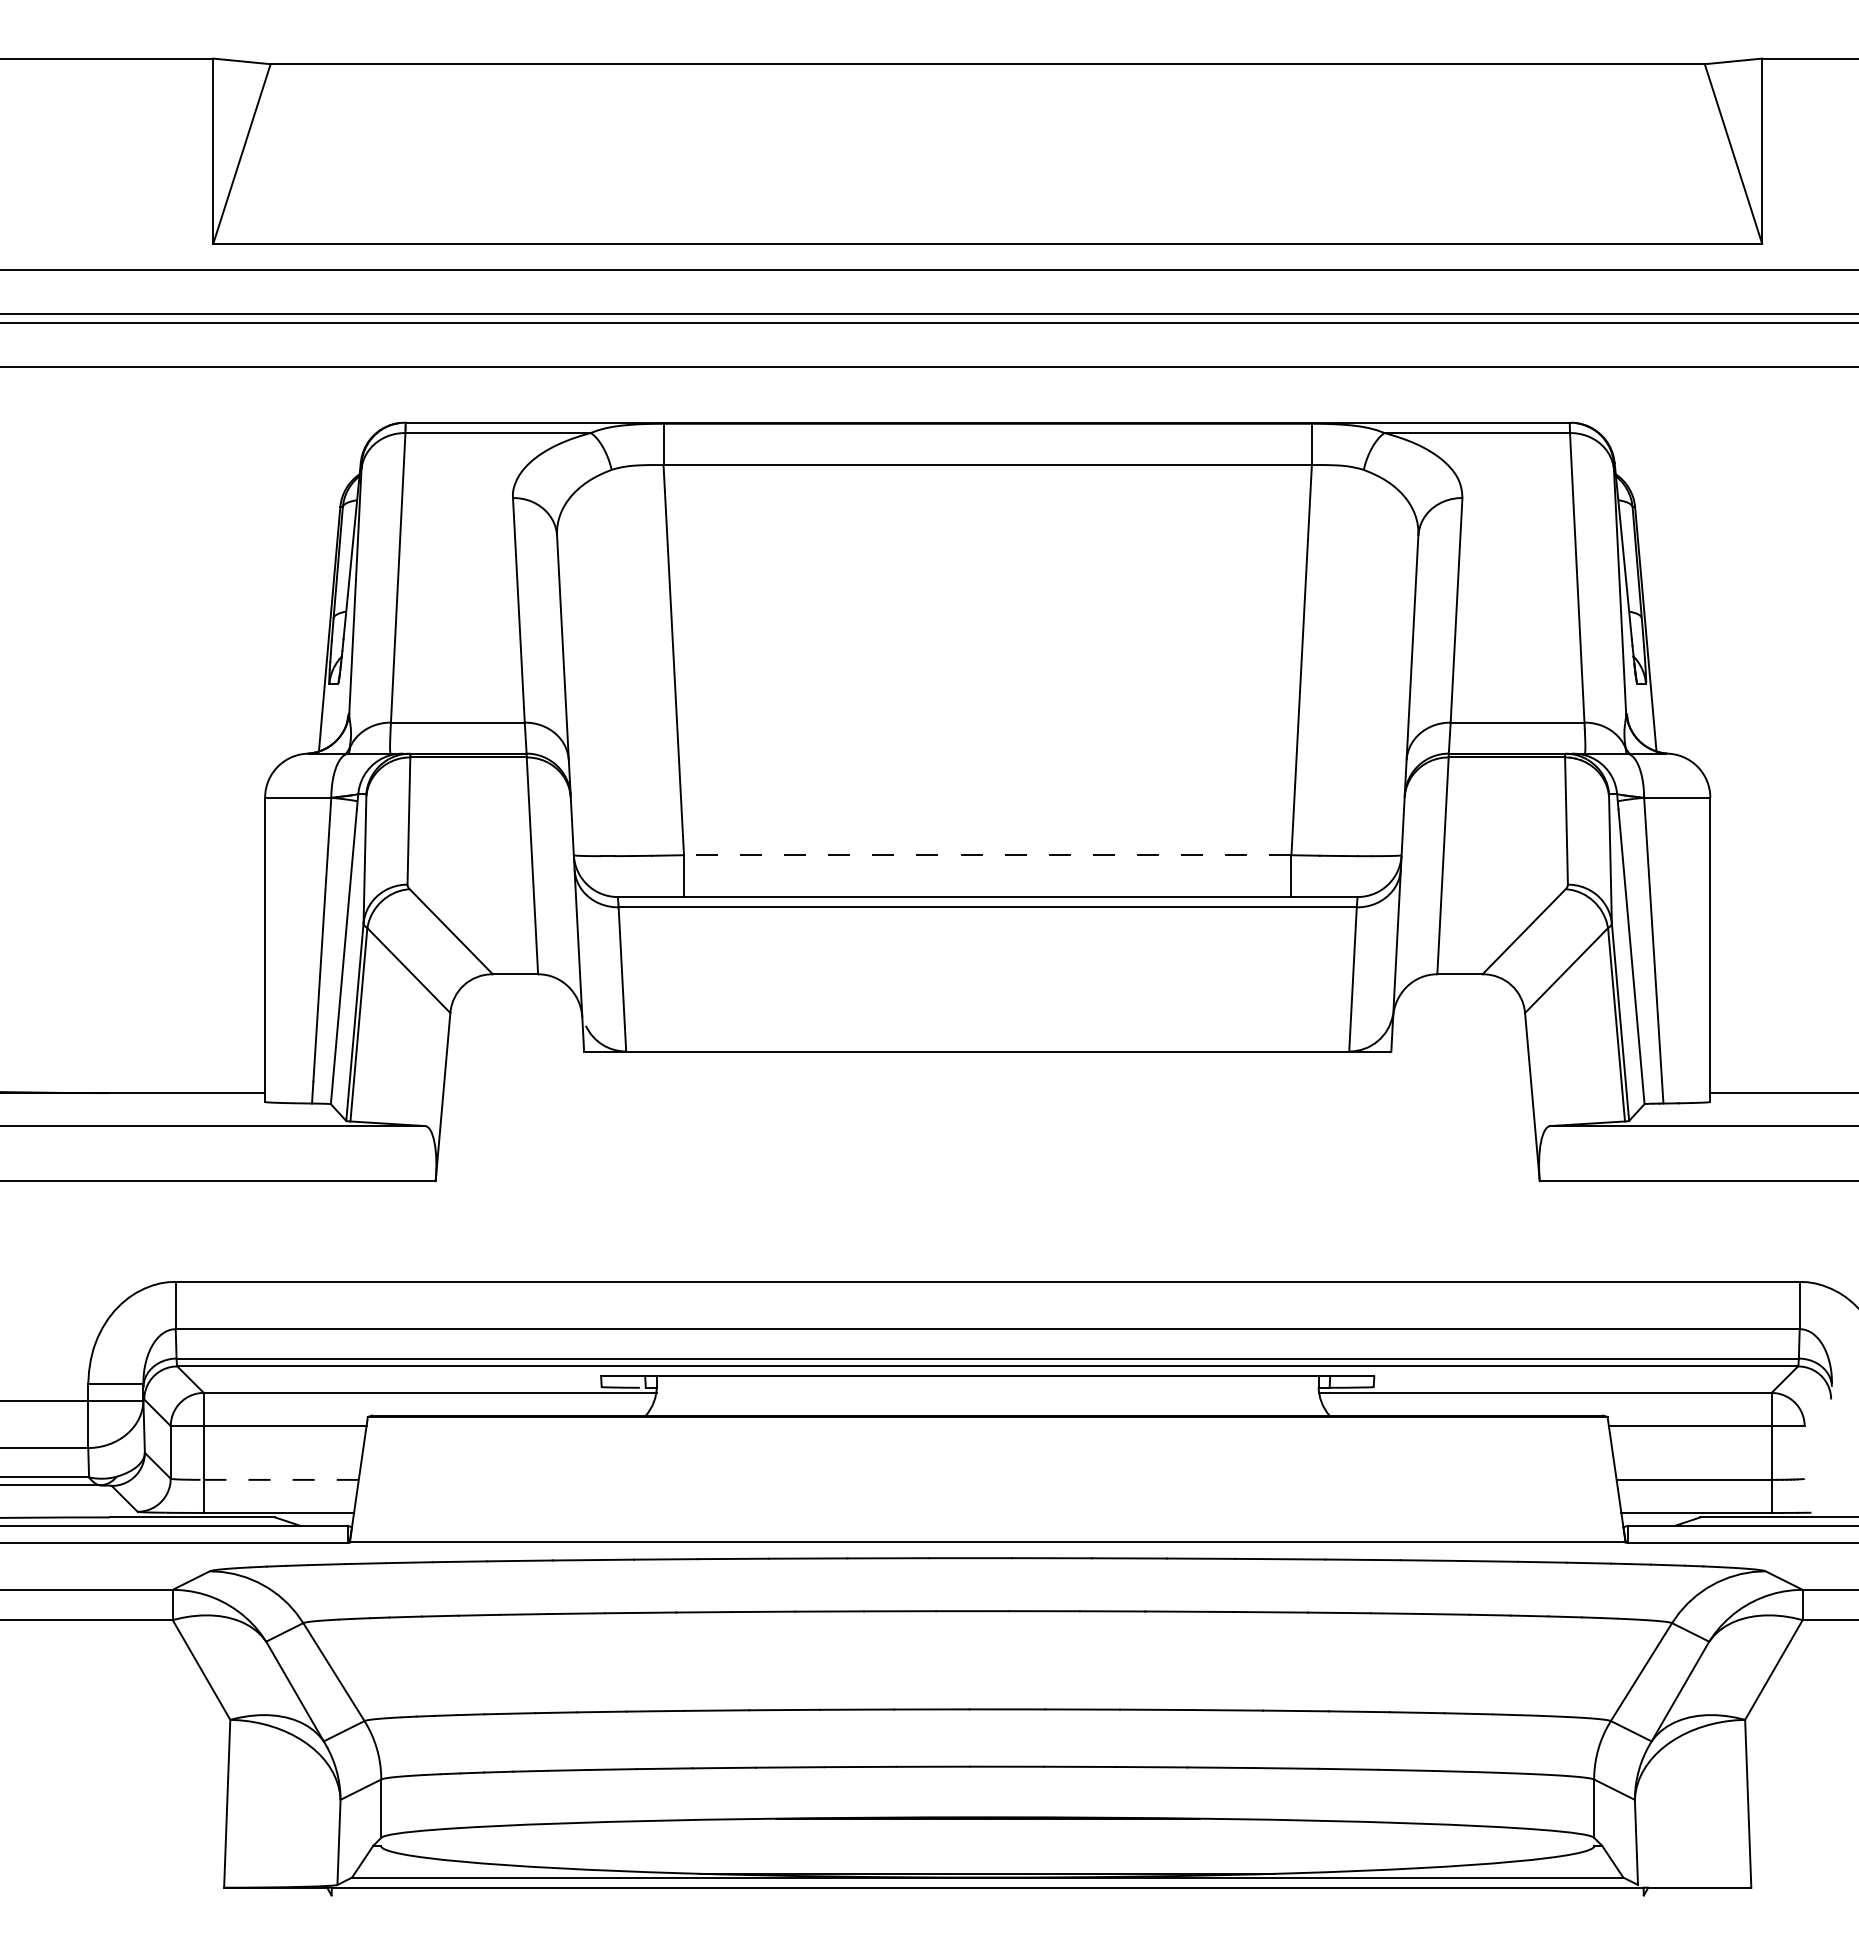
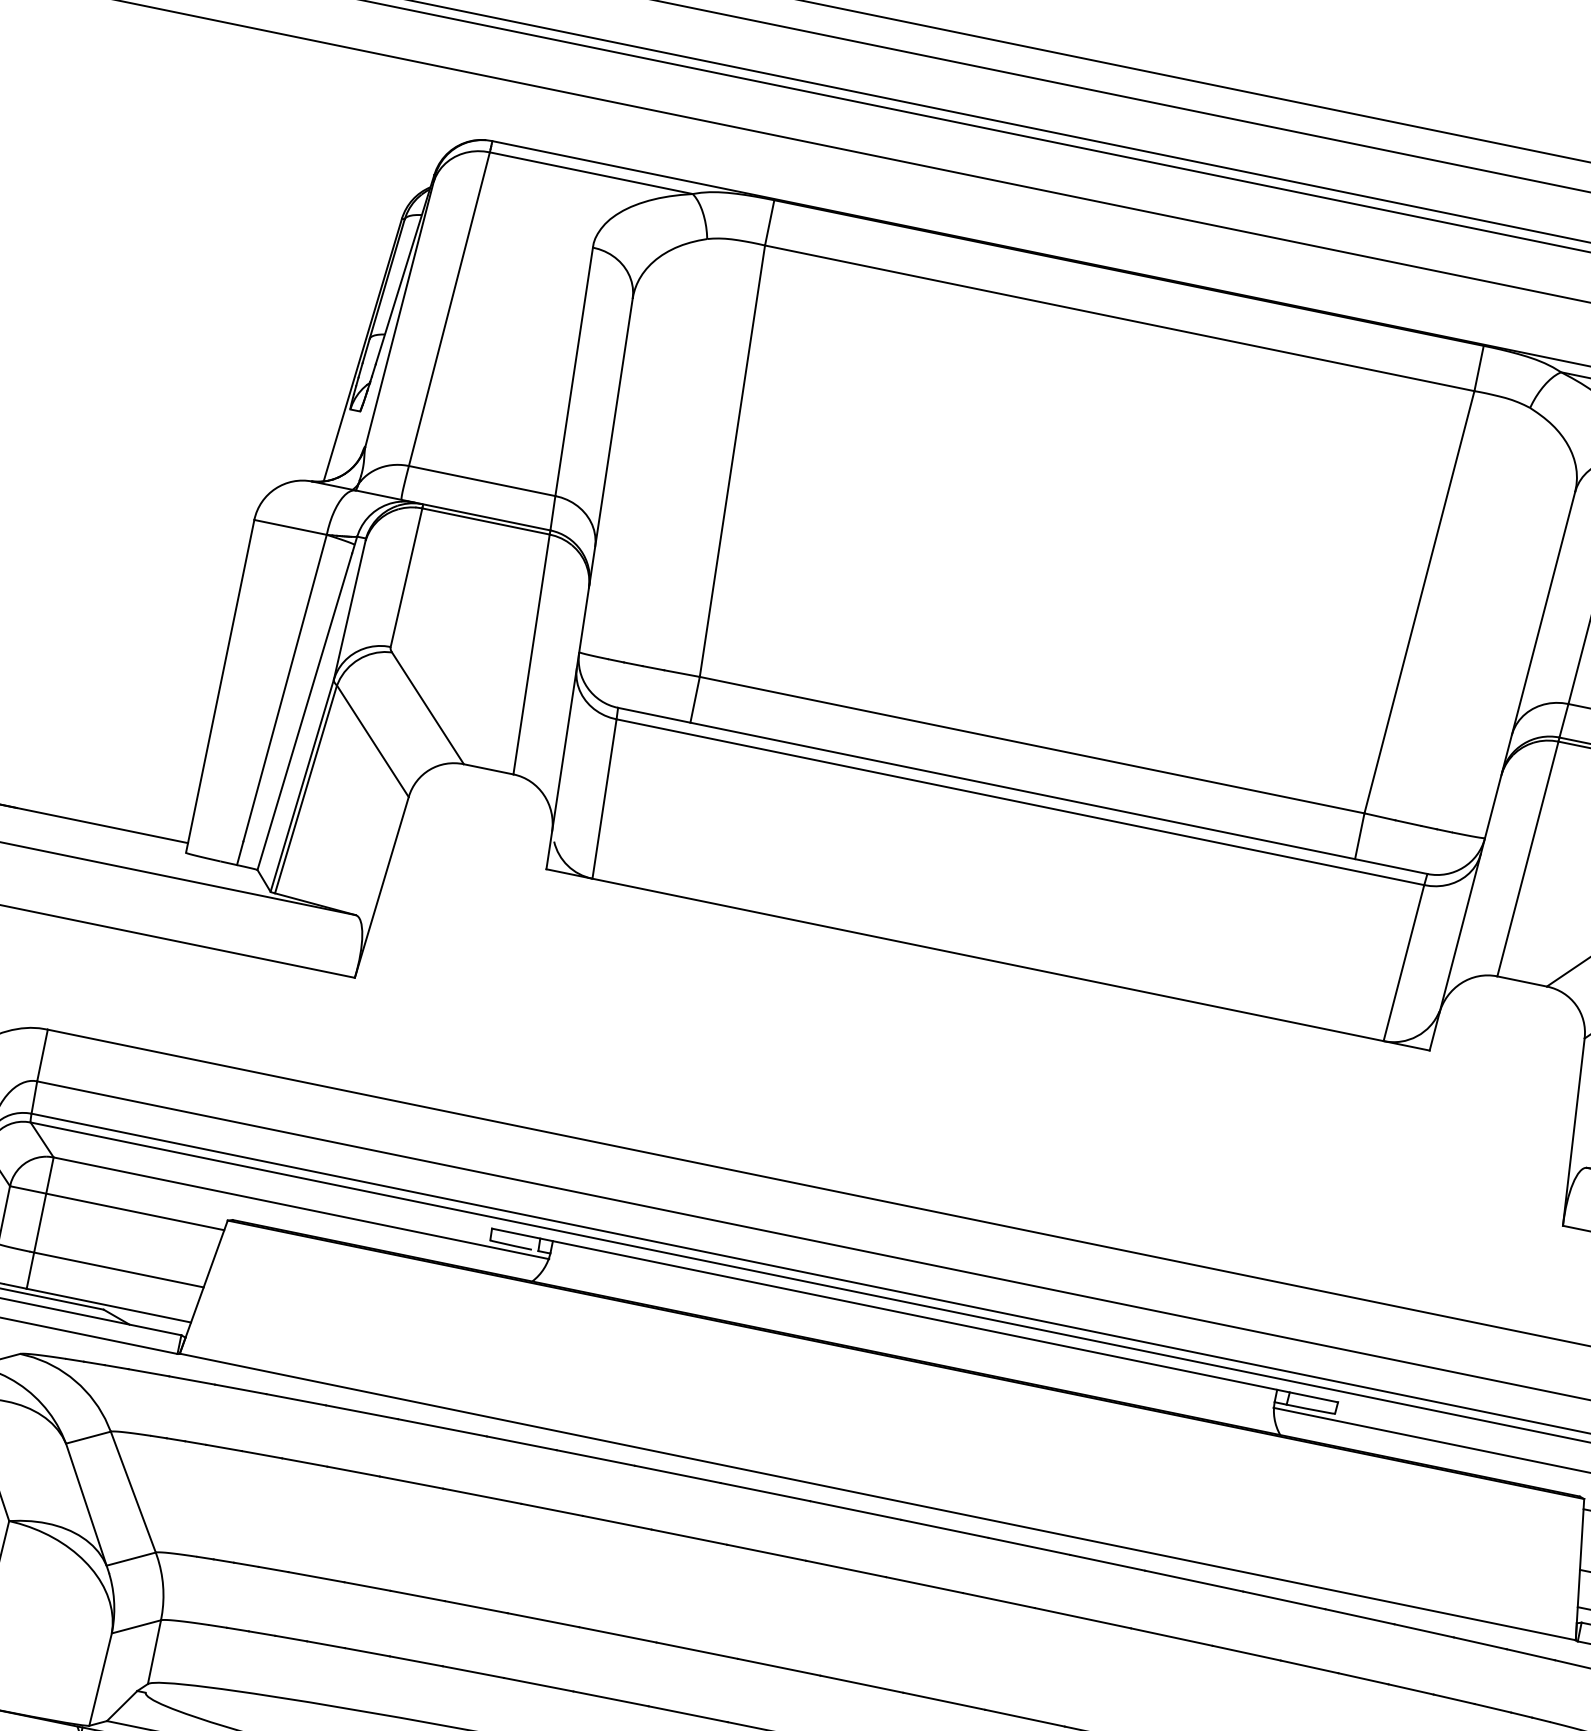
line: (987, 855) -> (1031, 745), dashed -> solid
line: (279, 1479) -> (117, 1269), dashed -> solid

